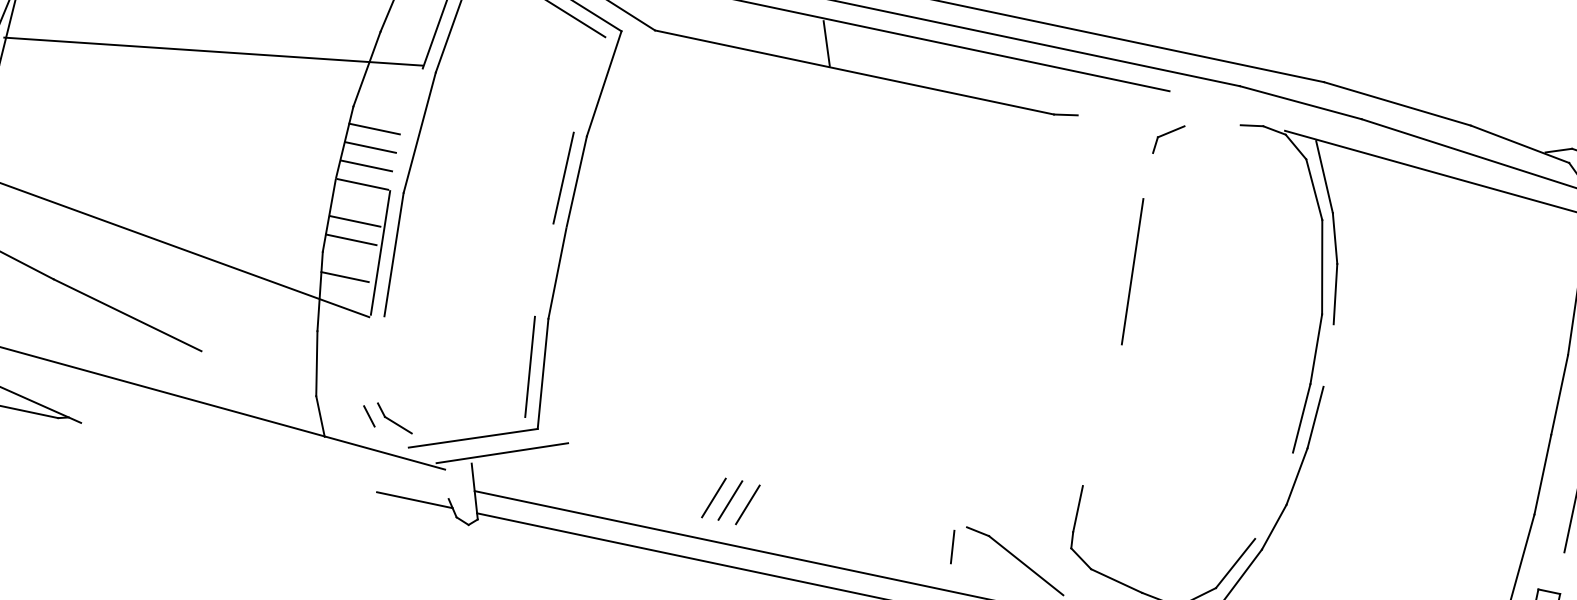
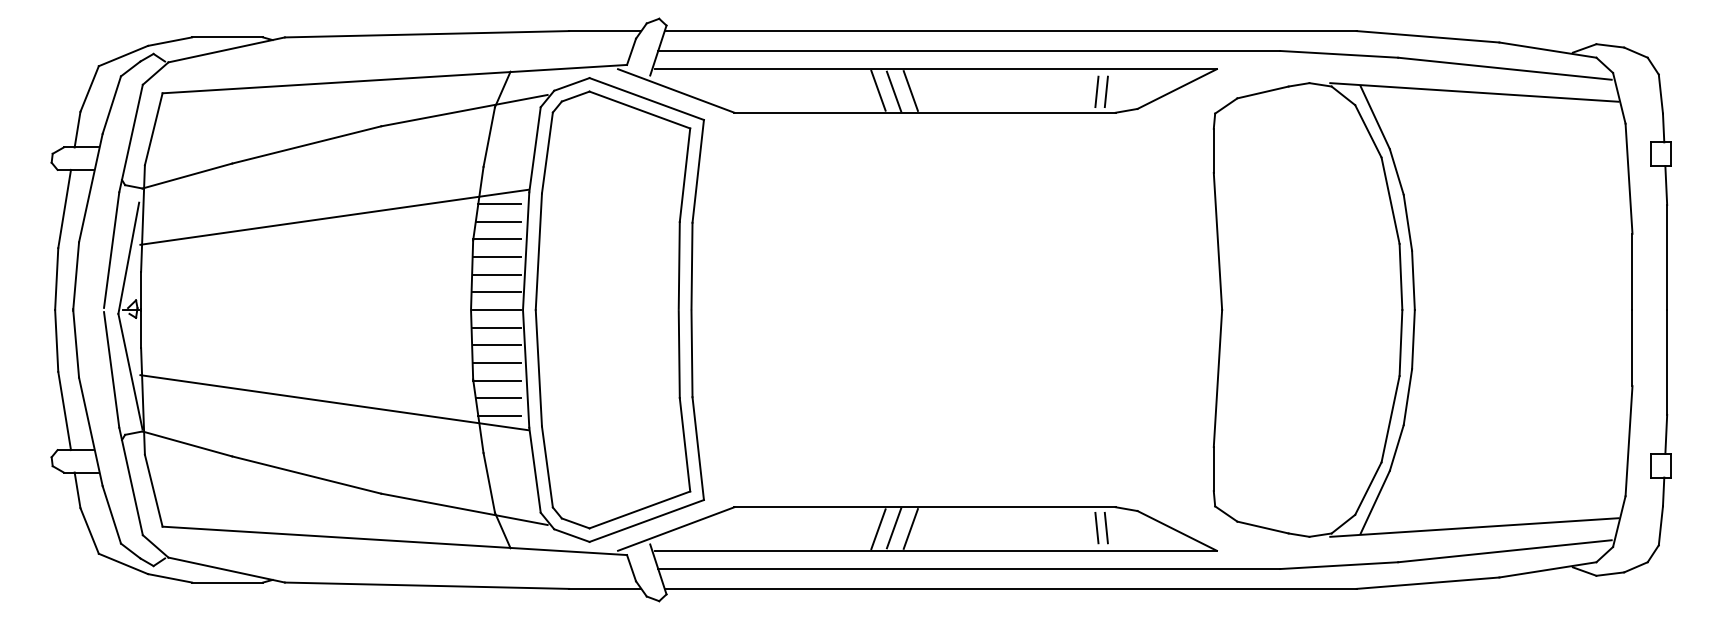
line: (810, 38) -> (878, 90), added
line: (844, 45) -> (910, 90), added
line: (388, 74) -> (499, 204), added
line: (588, 85) -> (684, 175), added
line: (1038, 88) -> (1096, 91), added
line: (1048, 90) -> (1105, 91), added
line: (383, 91) -> (497, 221), added
line: (1122, 102) -> (1176, 88), added
line: (378, 110) -> (496, 239), added
line: (1212, 125) -> (1262, 92), added
line: (407, 128) -> (526, 250), added
line: (1148, 175) -> (1213, 150), added
line: (358, 202) -> (496, 327), added
line: (347, 258) -> (496, 380), added
line: (543, 271) -> (678, 354), added
line: (342, 295) -> (499, 415), added
line: (1328, 354) -> (1413, 279), added
line: (367, 359) -> (534, 469), added
line: (380, 359) -> (546, 466), added
line: (285, 386) -> (464, 509), added
line: (1101, 415) -> (1217, 378), added
line: (468, 424) -> (639, 509), added
line: (391, 436) -> (571, 535), added
line: (228, 457) -> (426, 585), added
line: (446, 484) -> (631, 568), added
line: (766, 485) -> (924, 507), added
line: (1273, 496) -> (1390, 419), added
line: (768, 532) -> (935, 550), added
line: (942, 544) -> (1096, 527), added
line: (1559, 571) -> (1666, 433), added

